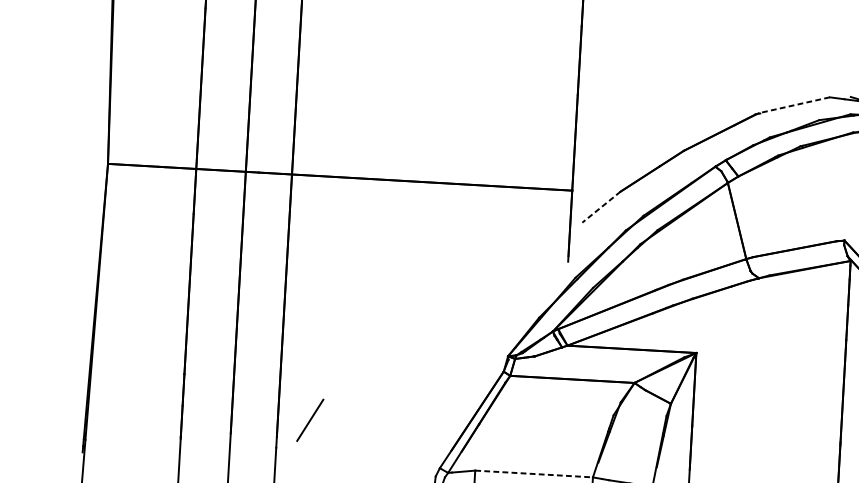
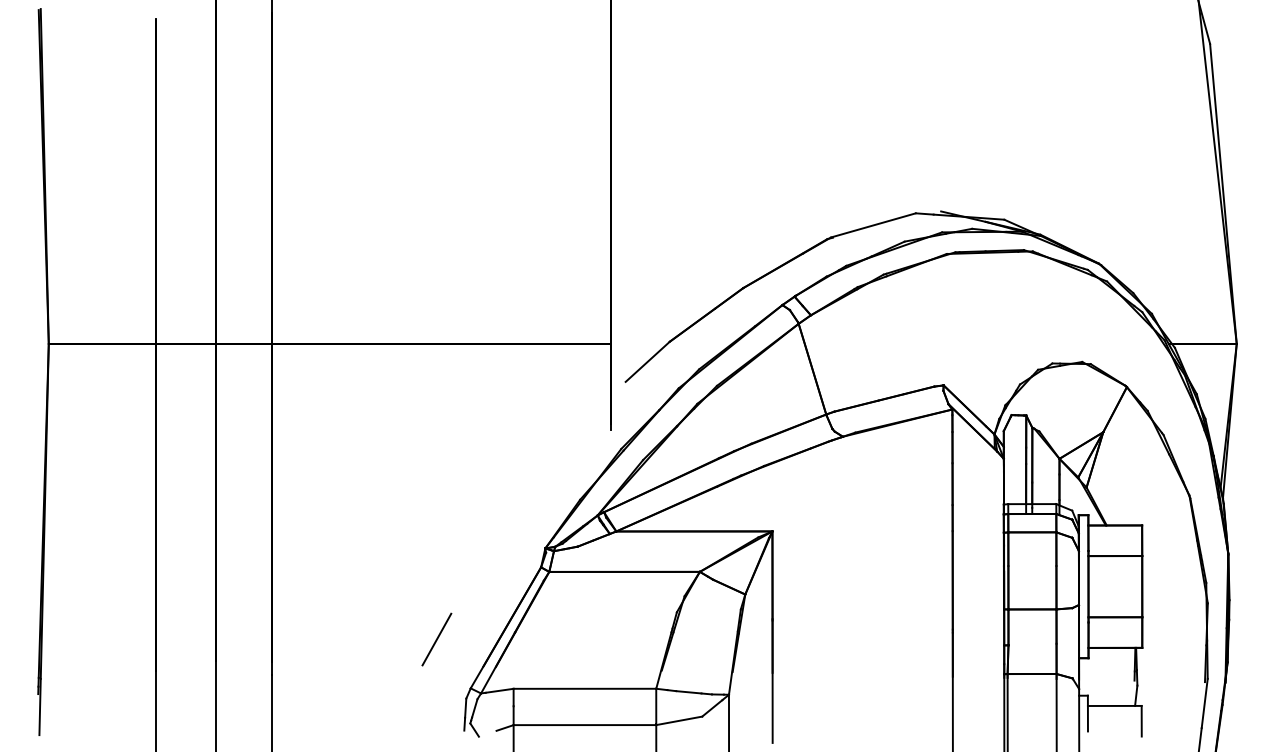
line: (793, 105) -> (872, 225), dashed -> solid
line: (601, 206) -> (647, 361), dashed -> solid
line: (309, 420) -> (436, 639), moved
line: (534, 473) -> (585, 688), dashed -> solid

